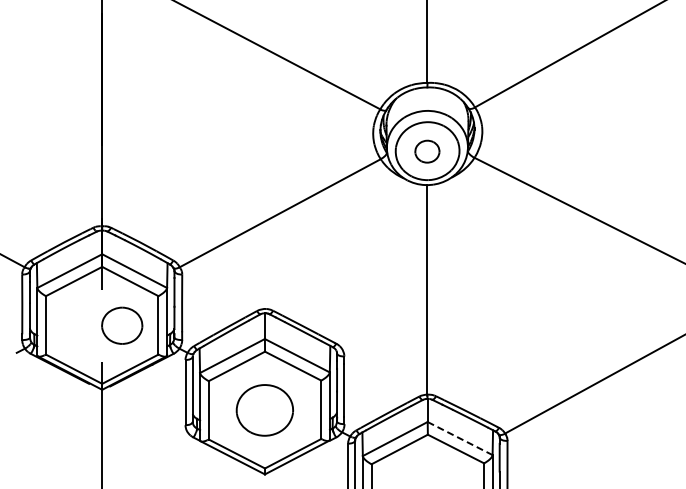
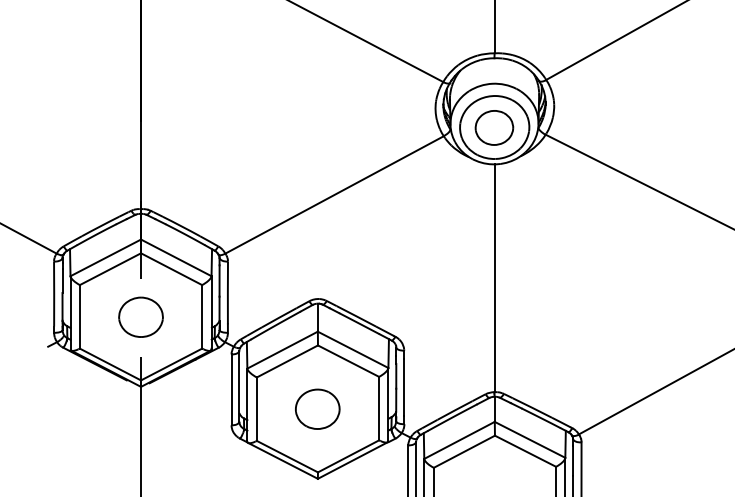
part: (427, 151) -> (494, 127), size x1.43
part: (122, 325) -> (141, 316), moved
part: (264, 410) -> (317, 409), size x0.71
line: (460, 438) -> (530, 439), dashed -> solid

